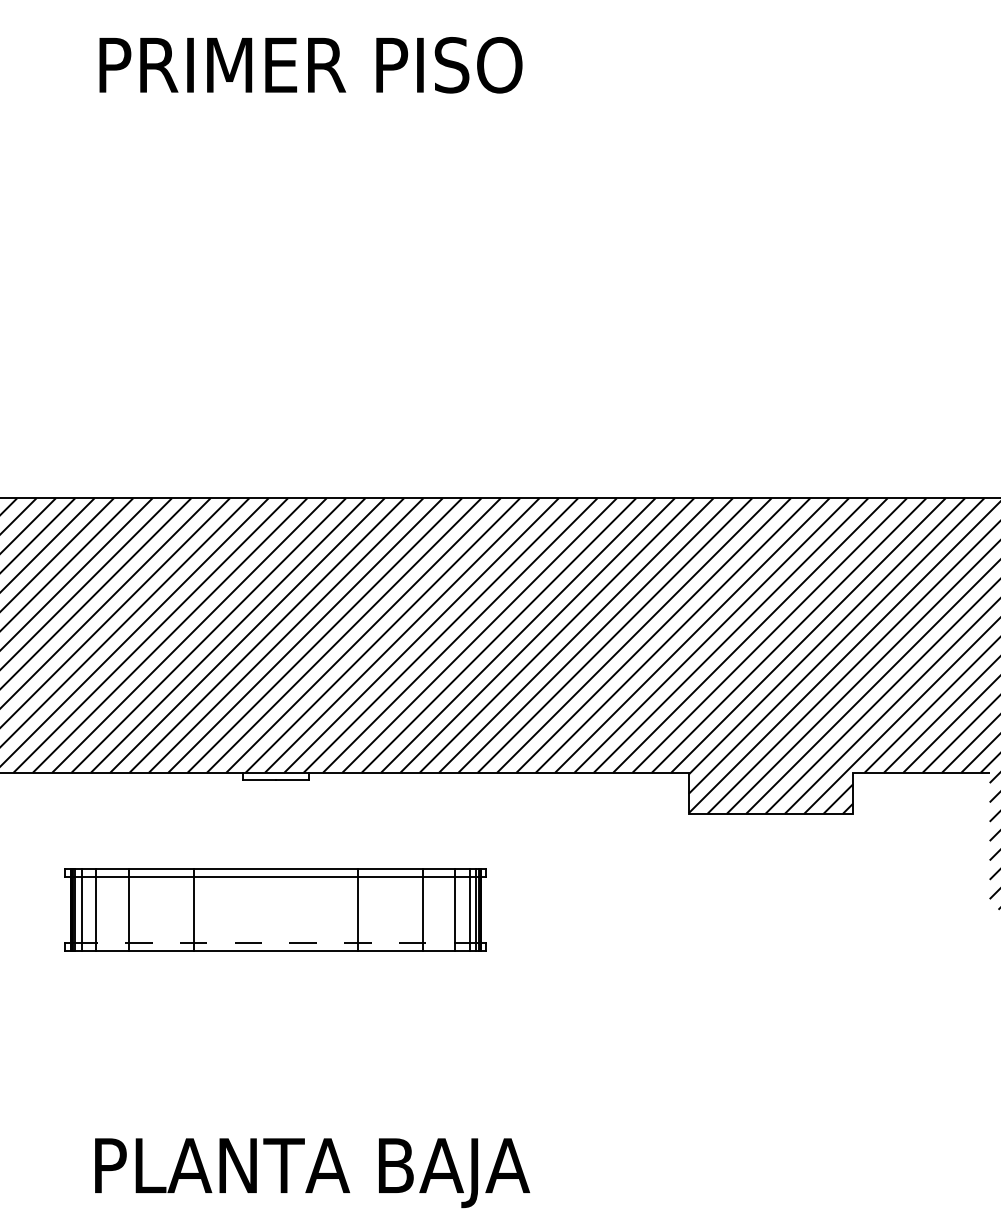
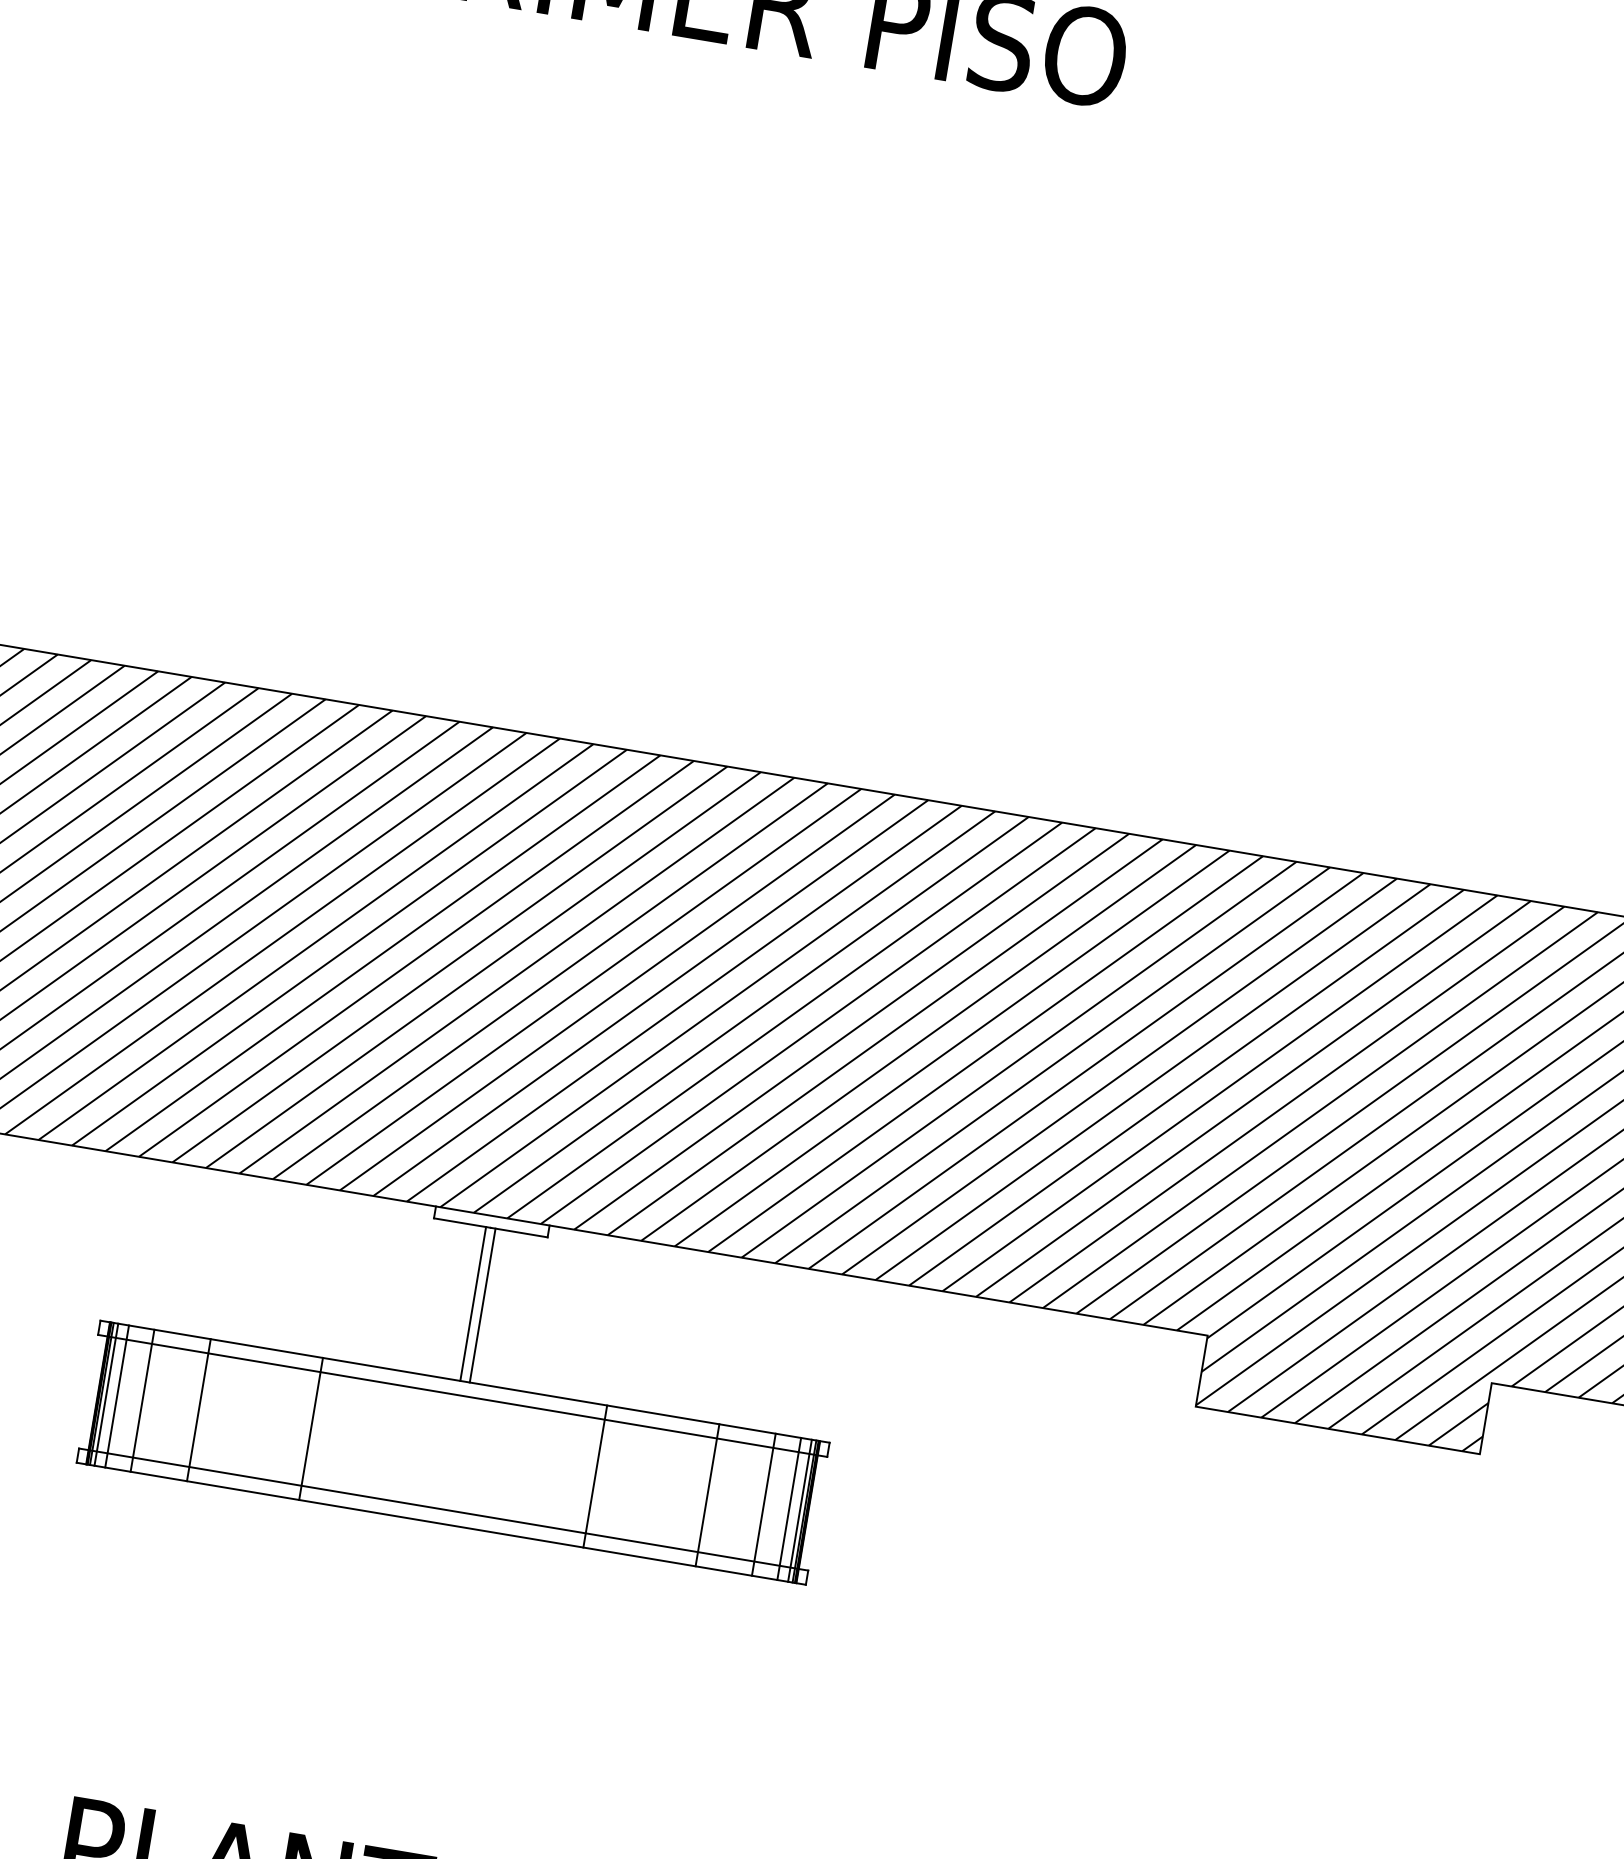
line: (273, 823) -> (474, 1302), added
line: (278, 823) -> (482, 1304), added
line: (276, 942) -> (444, 1509), dashed -> solid

